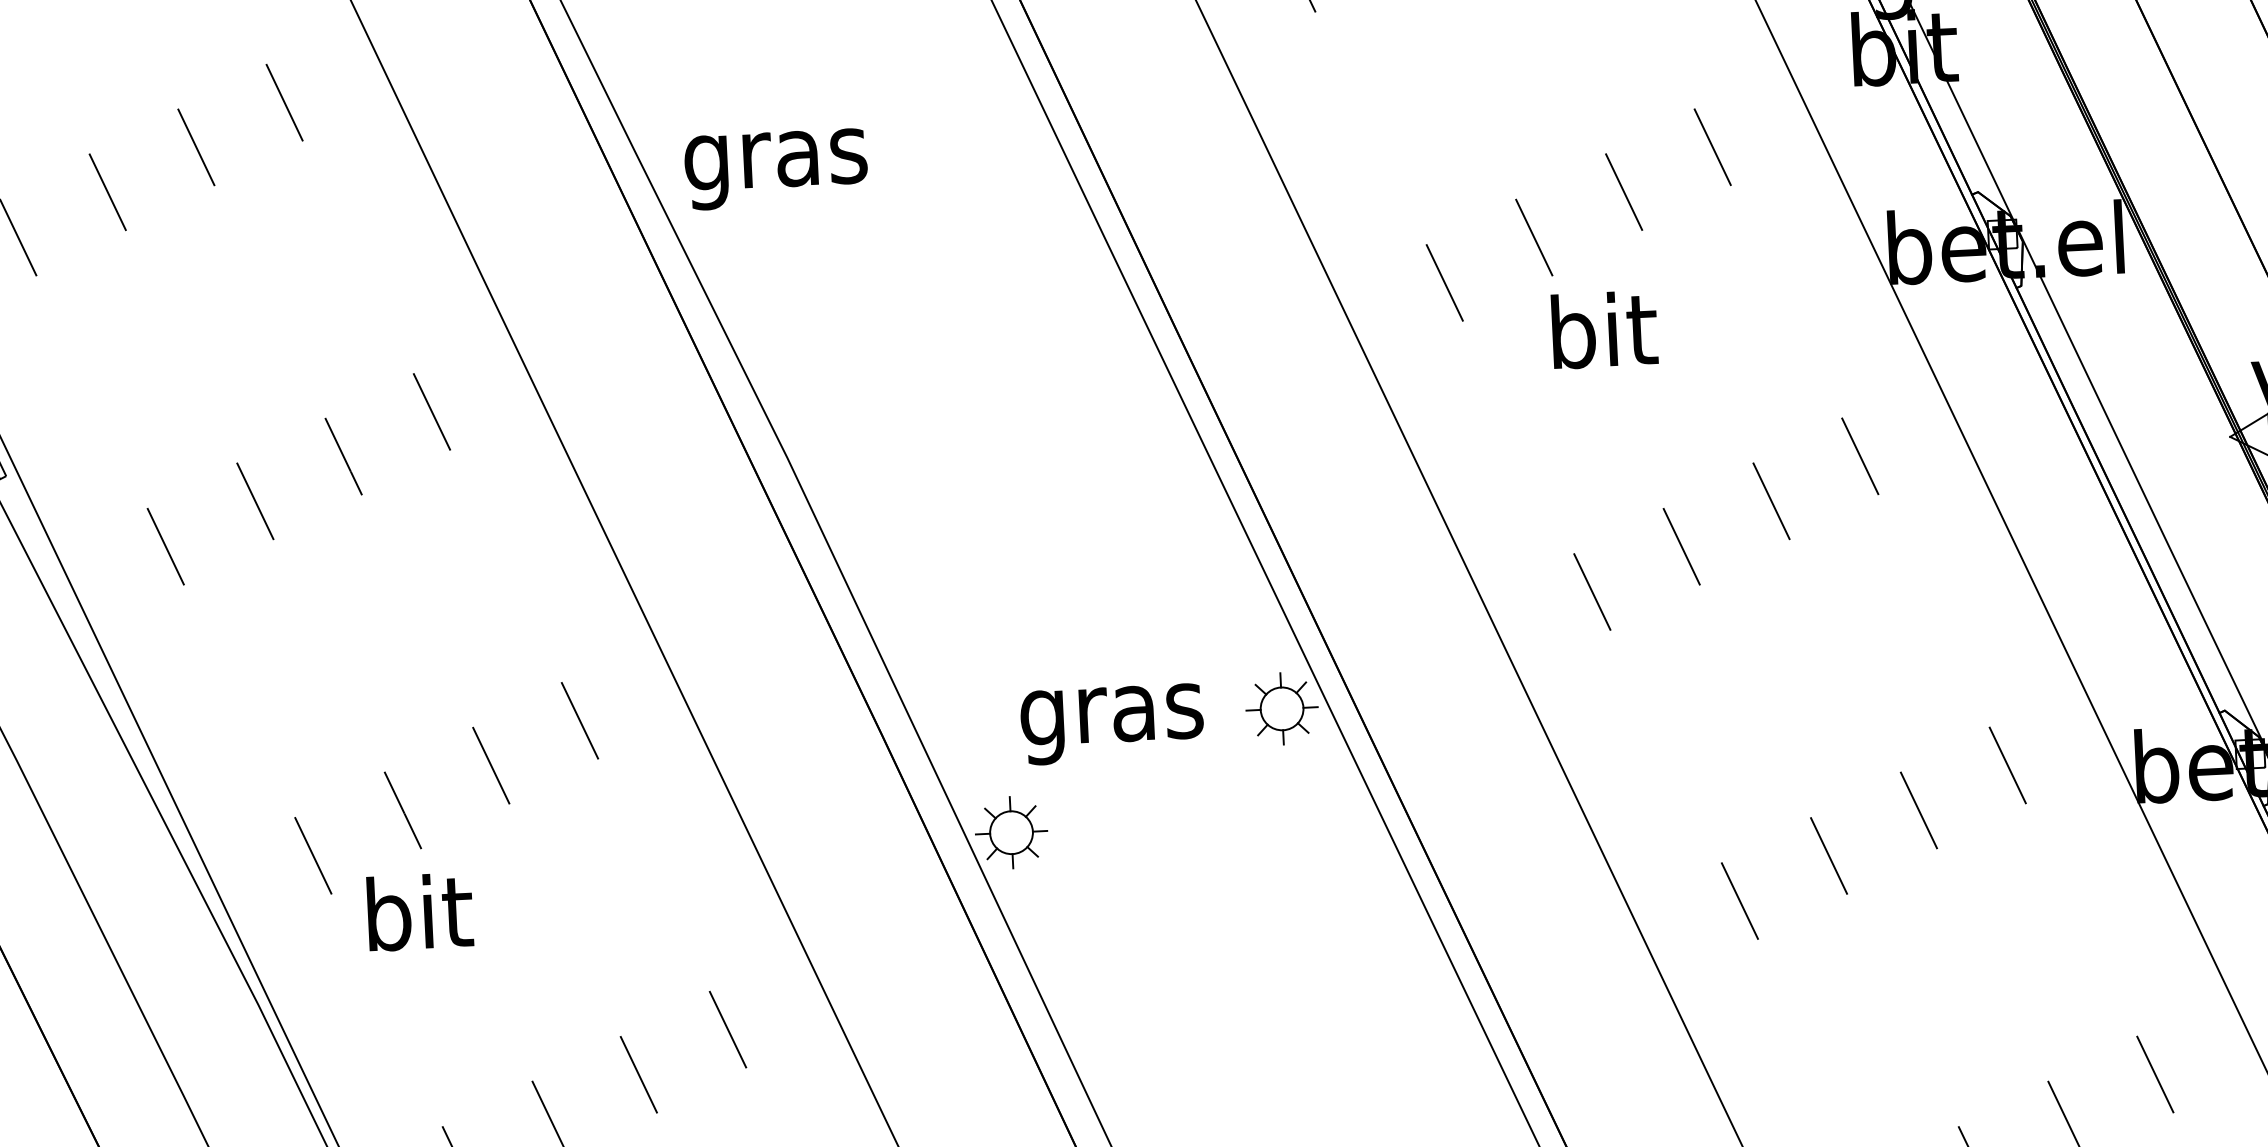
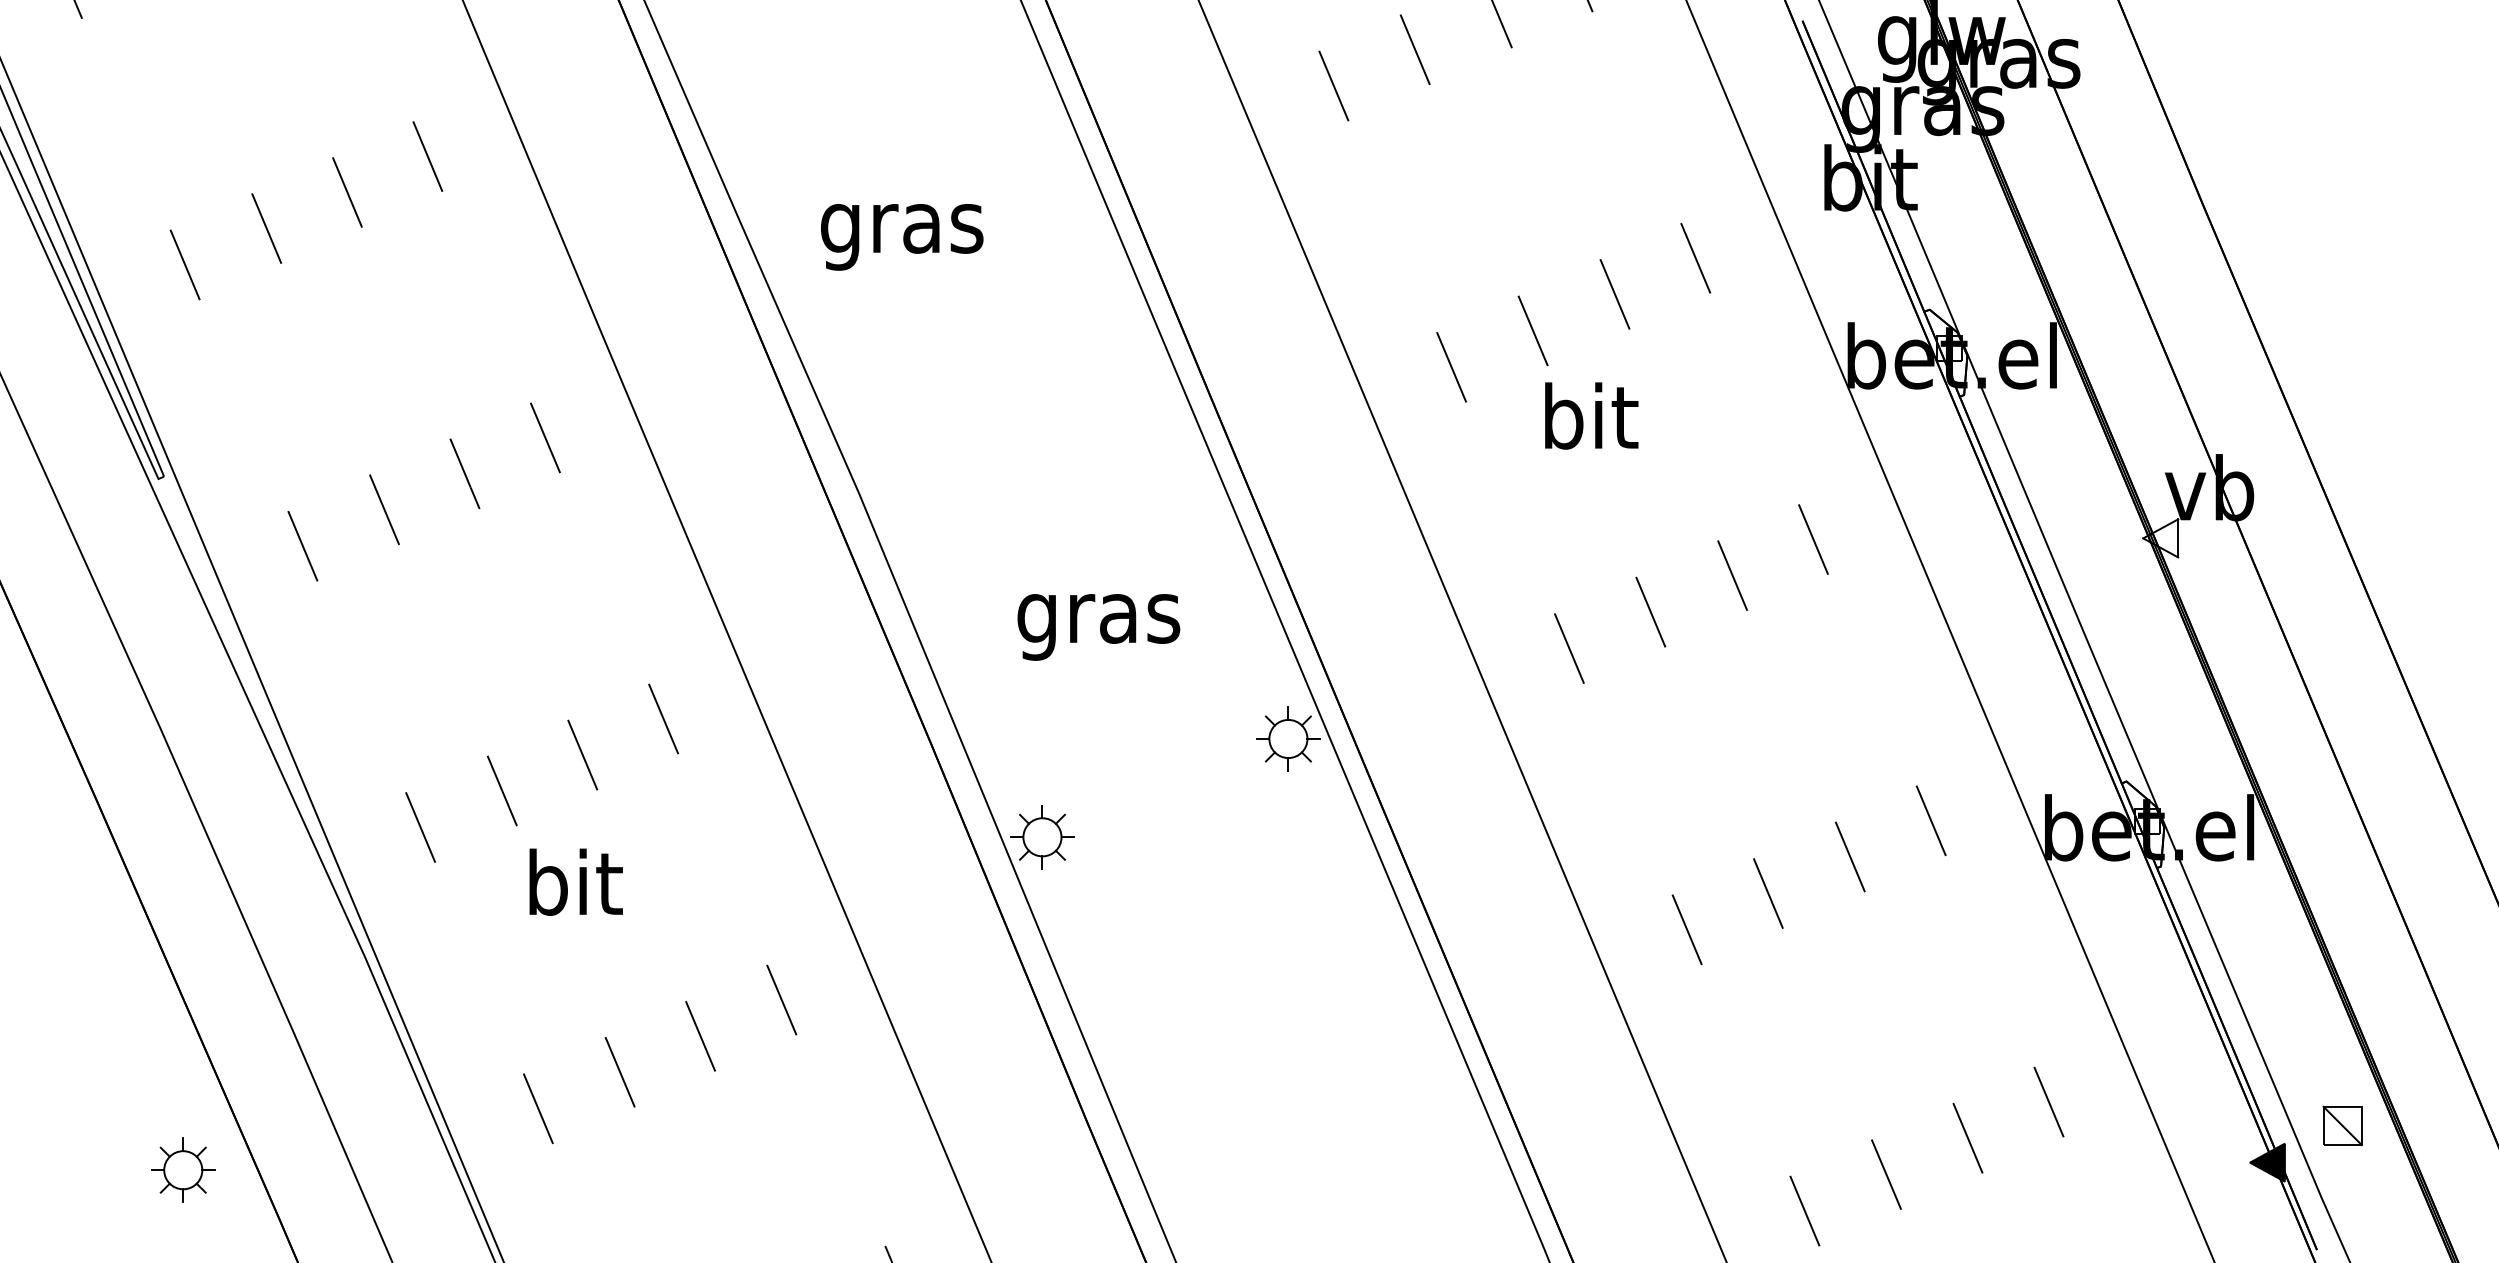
text: (776, 169) -> (902, 237), moved
text: (1111, 724) -> (1098, 627), moved
text: (419, 911) -> (575, 881), moved

